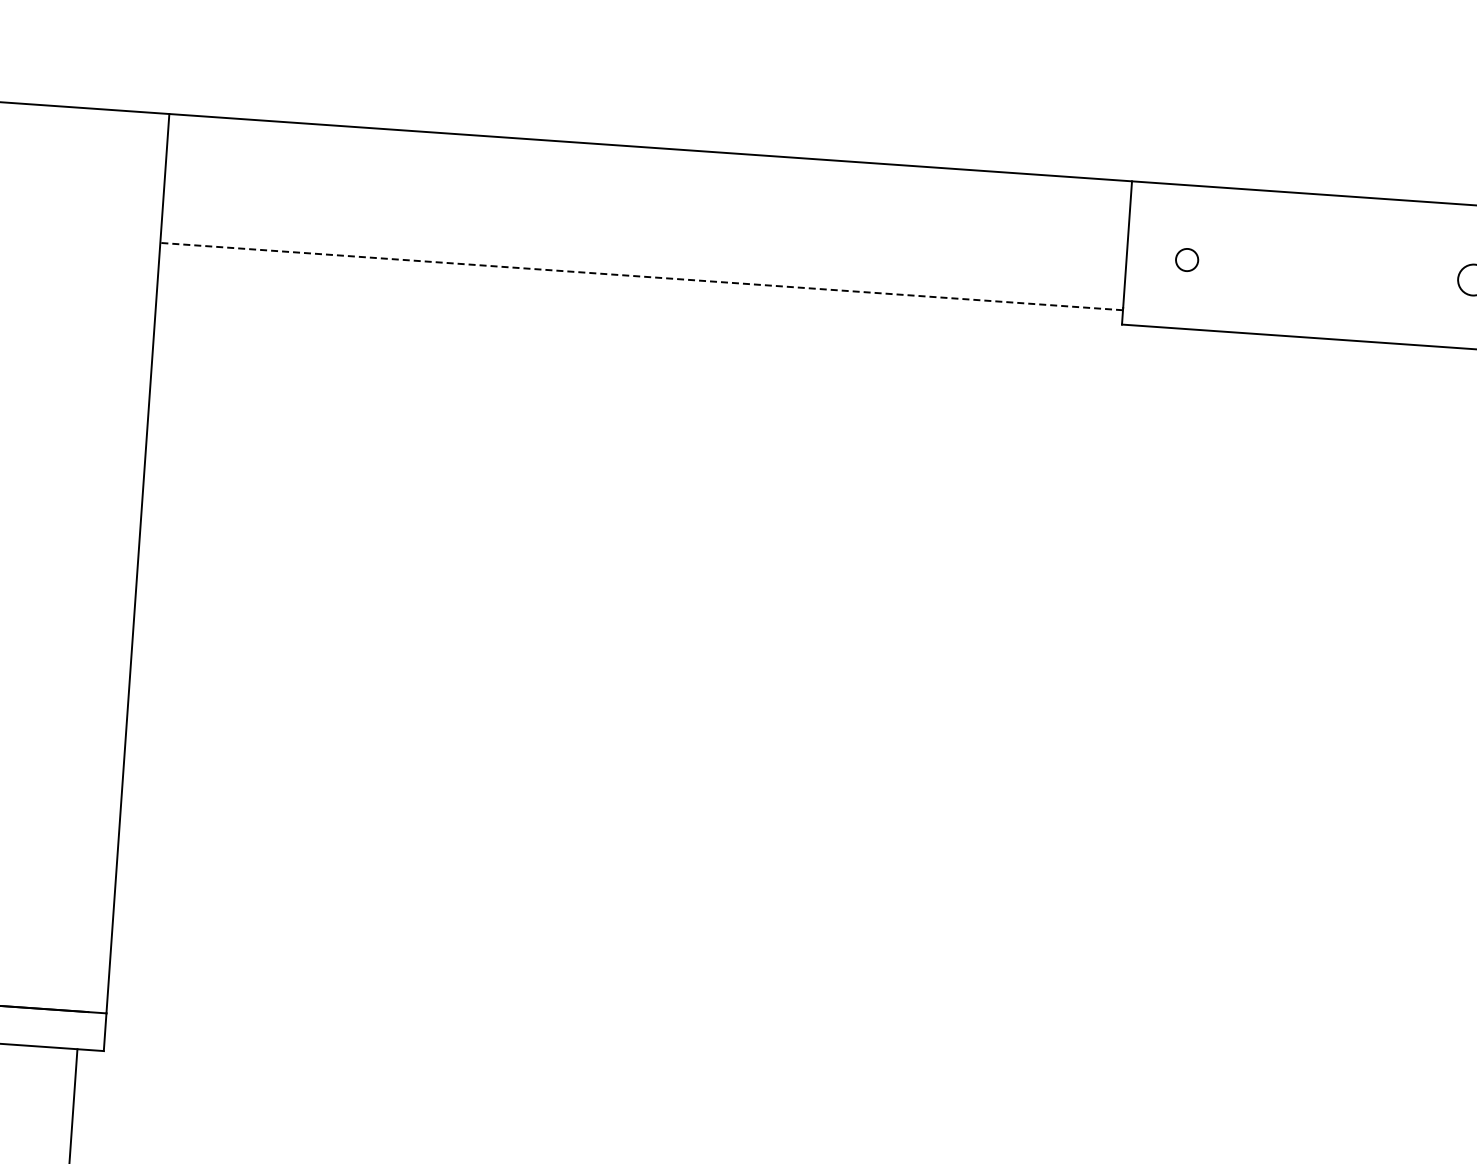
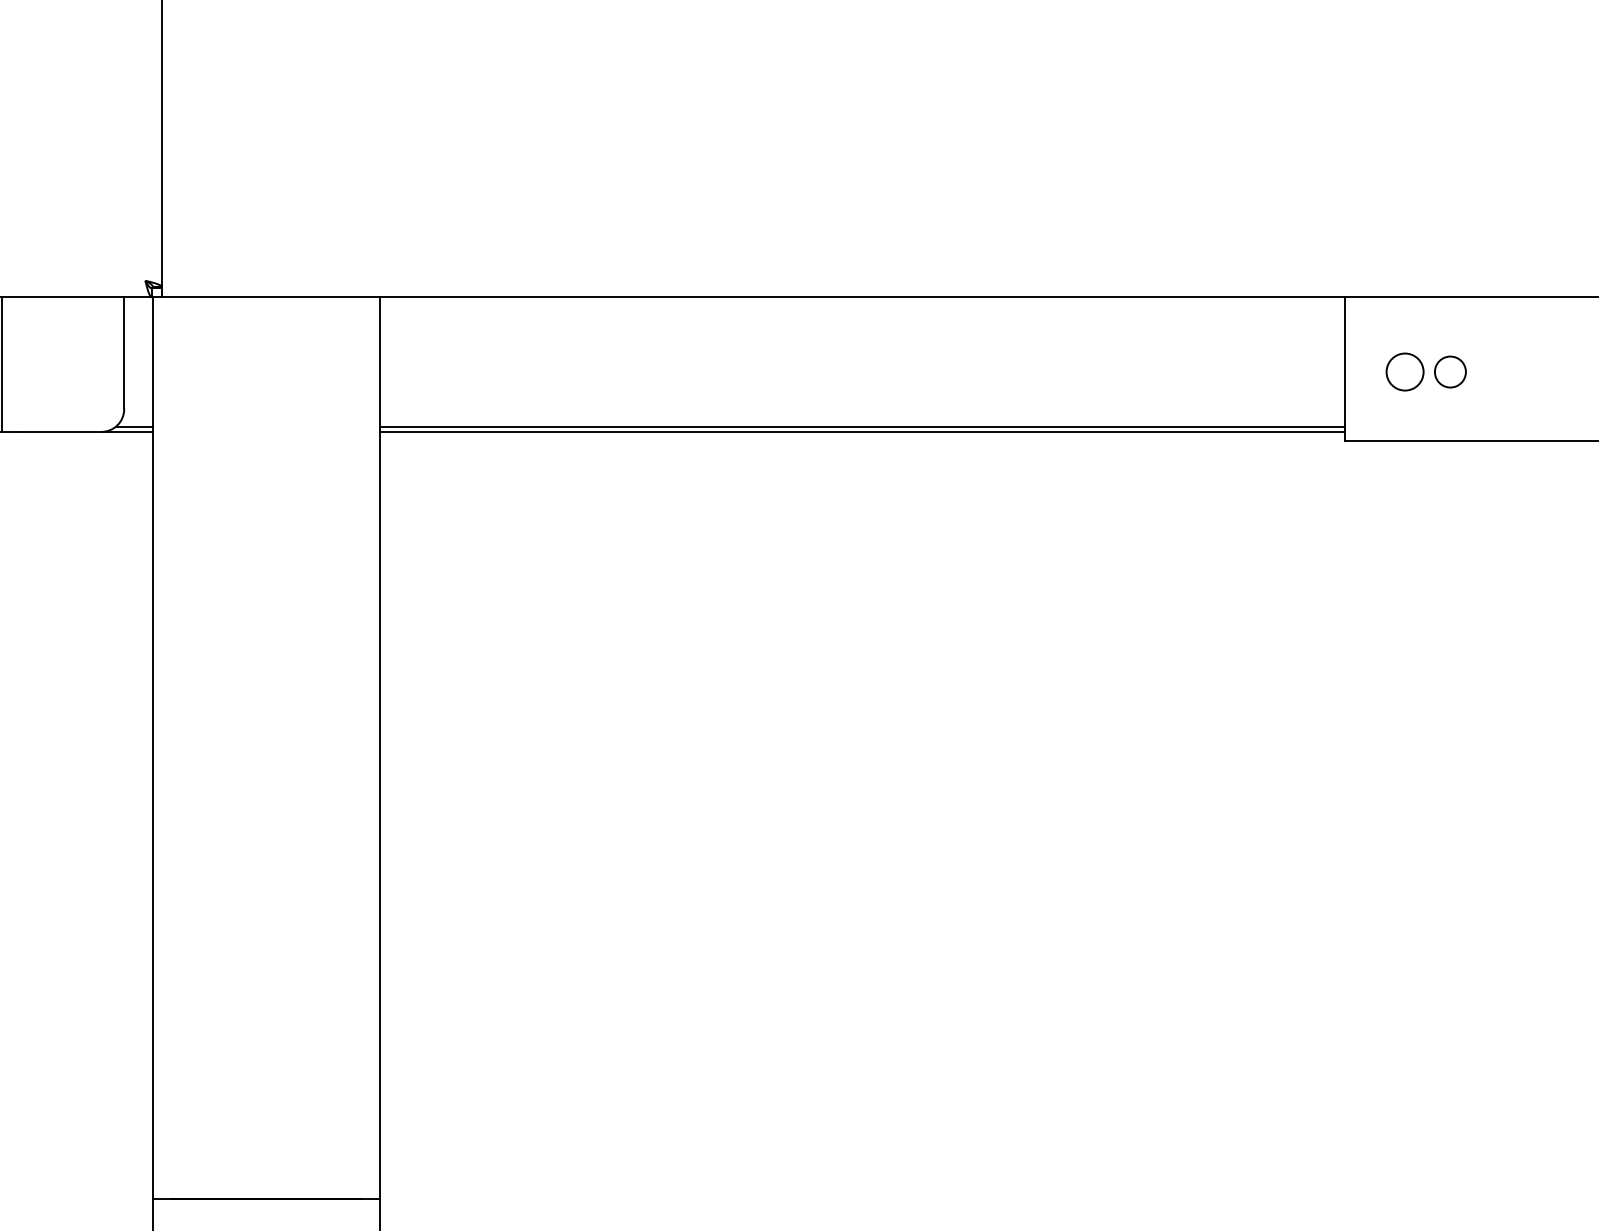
circle: (1186, 259) -> (1404, 371), size x1.67
circle: (1232, 262) -> (1450, 371), added
line: (642, 276) -> (862, 426), dashed -> solid
line: (640, 281) -> (861, 431), added

